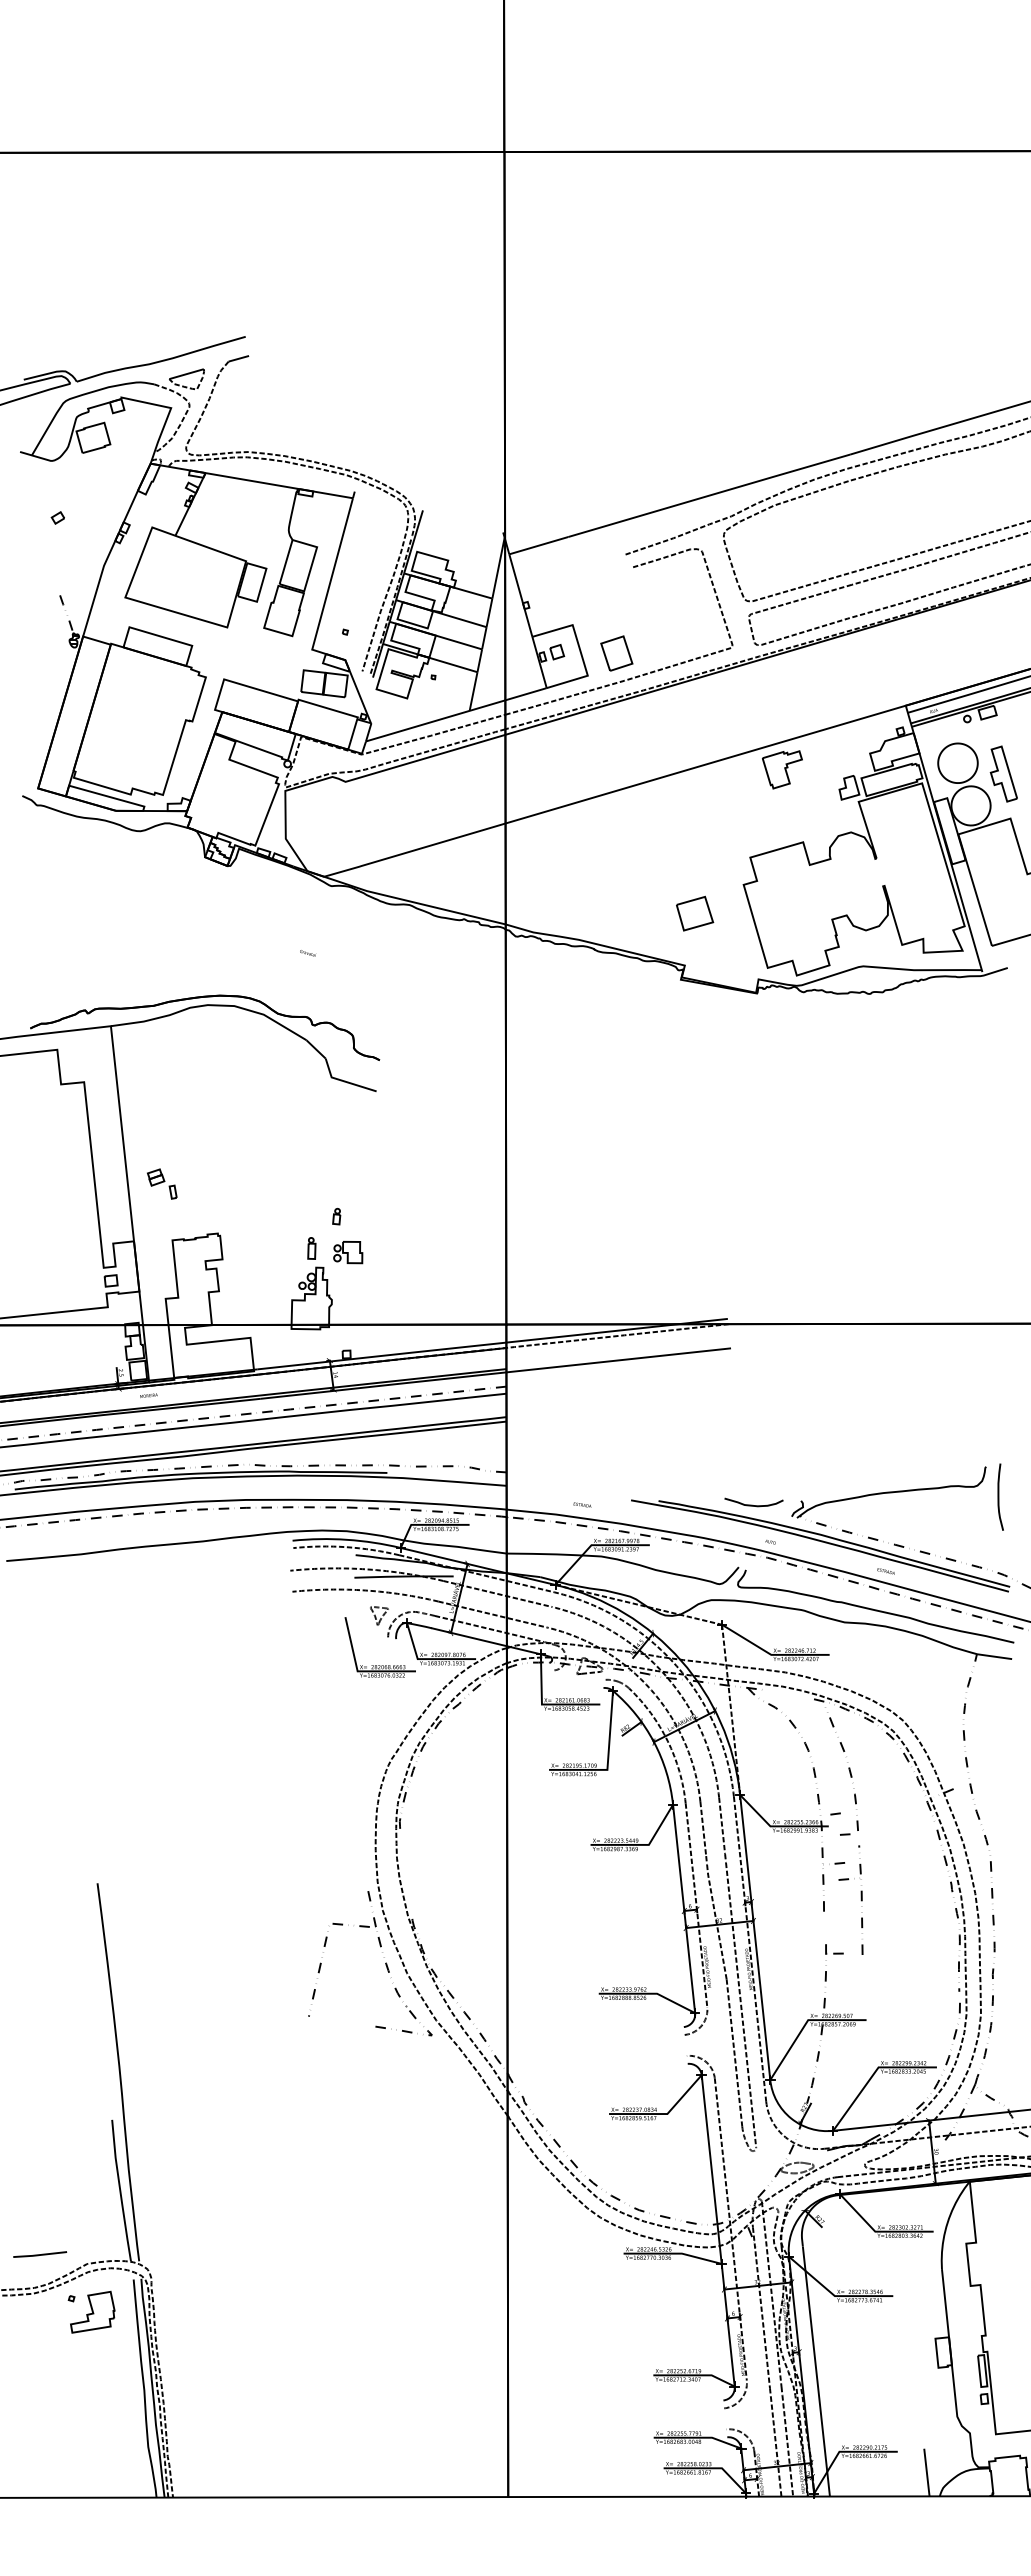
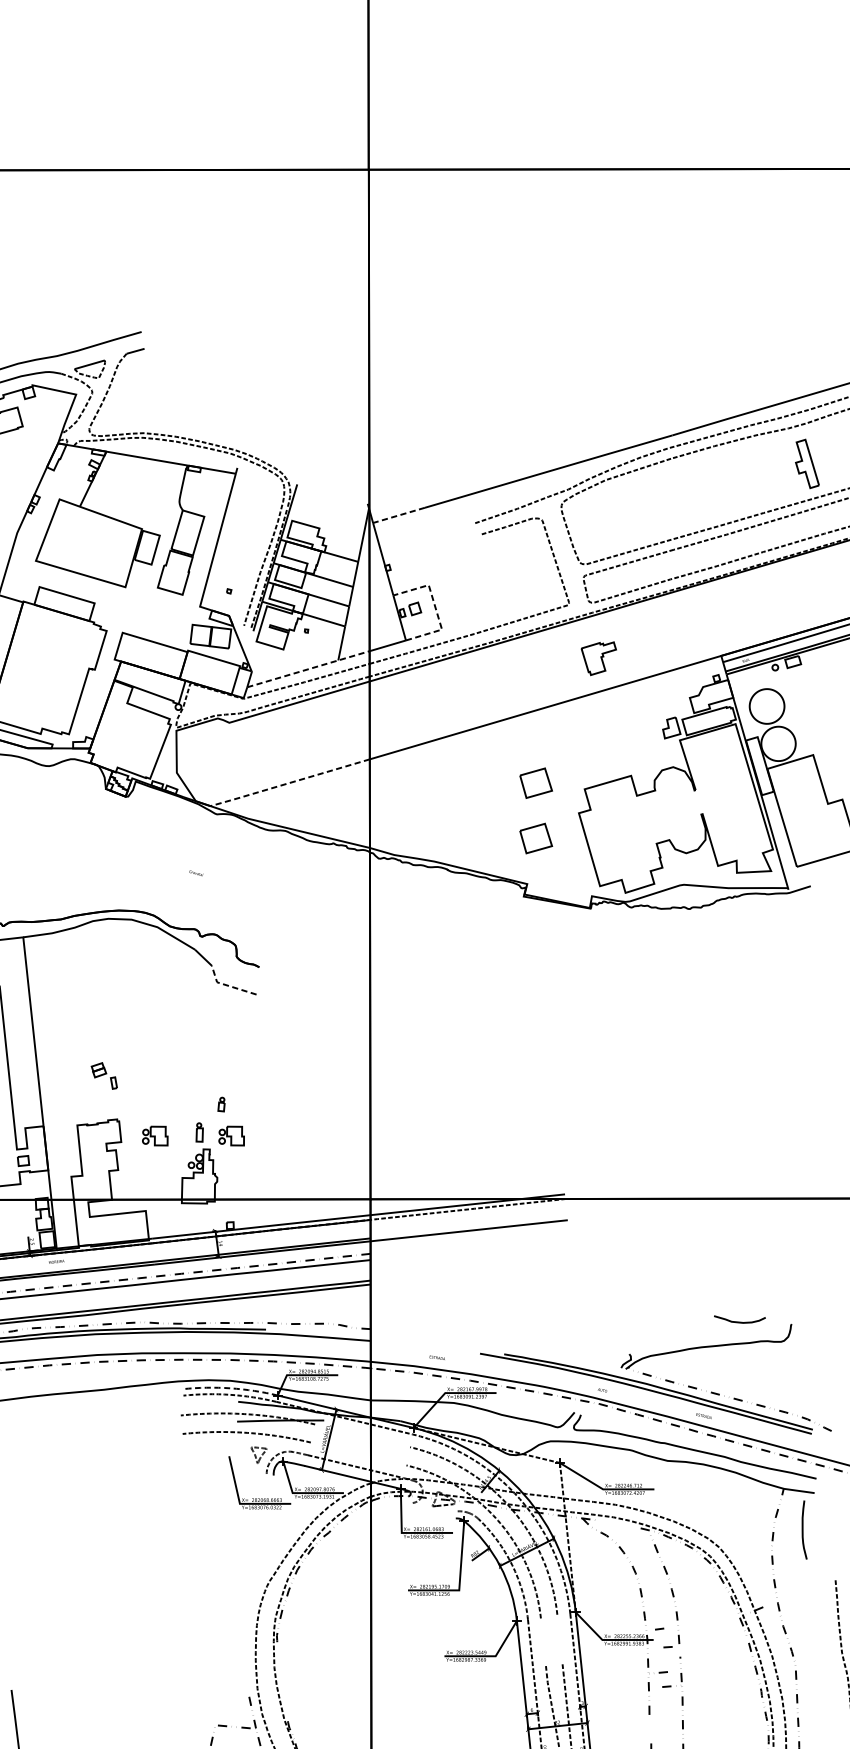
line: (538, 545) -> (398, 515), solid -> dashed
line: (580, 650) -> (435, 607), solid -> dashed
part: (616, 653) -> (467, 610), removed
line: (437, 720) -> (310, 668), solid -> dashed
part: (782, 769) -> (598, 658), moved
part: (1003, 773) -> (807, 463), moved
line: (413, 850) -> (288, 783), solid -> dashed
part: (695, 850) -> (536, 783), added
line: (343, 1081) -> (227, 985), solid -> dashed
part: (162, 1183) -> (104, 1075), moved
part: (261, 1252) -> (155, 1136), added
curve: (999, 1496) -> (803, 1529), moved
curve: (752, 1504) -> (738, 1321), moved
arc: (347, 1539) -> (231, 1388), solid -> dashed
line: (497, 1593) -> (362, 1435), removed
line: (492, 1614) -> (358, 1453), removed
line: (722, 1825) -> (560, 1639), removed
line: (703, 1828) -> (543, 1641), removed

